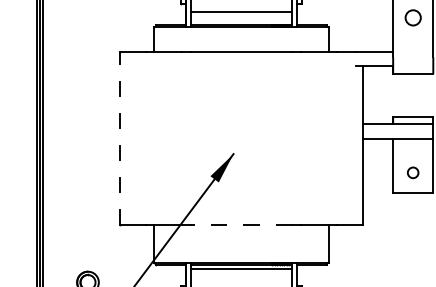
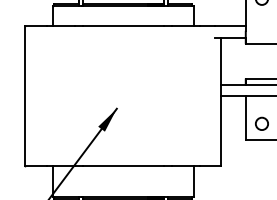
line: (119, 138) -> (24, 96), dashed -> solid
circle: (412, 172) -> (261, 123), size x1.43
line: (240, 225) -> (122, 166), dashed -> solid

